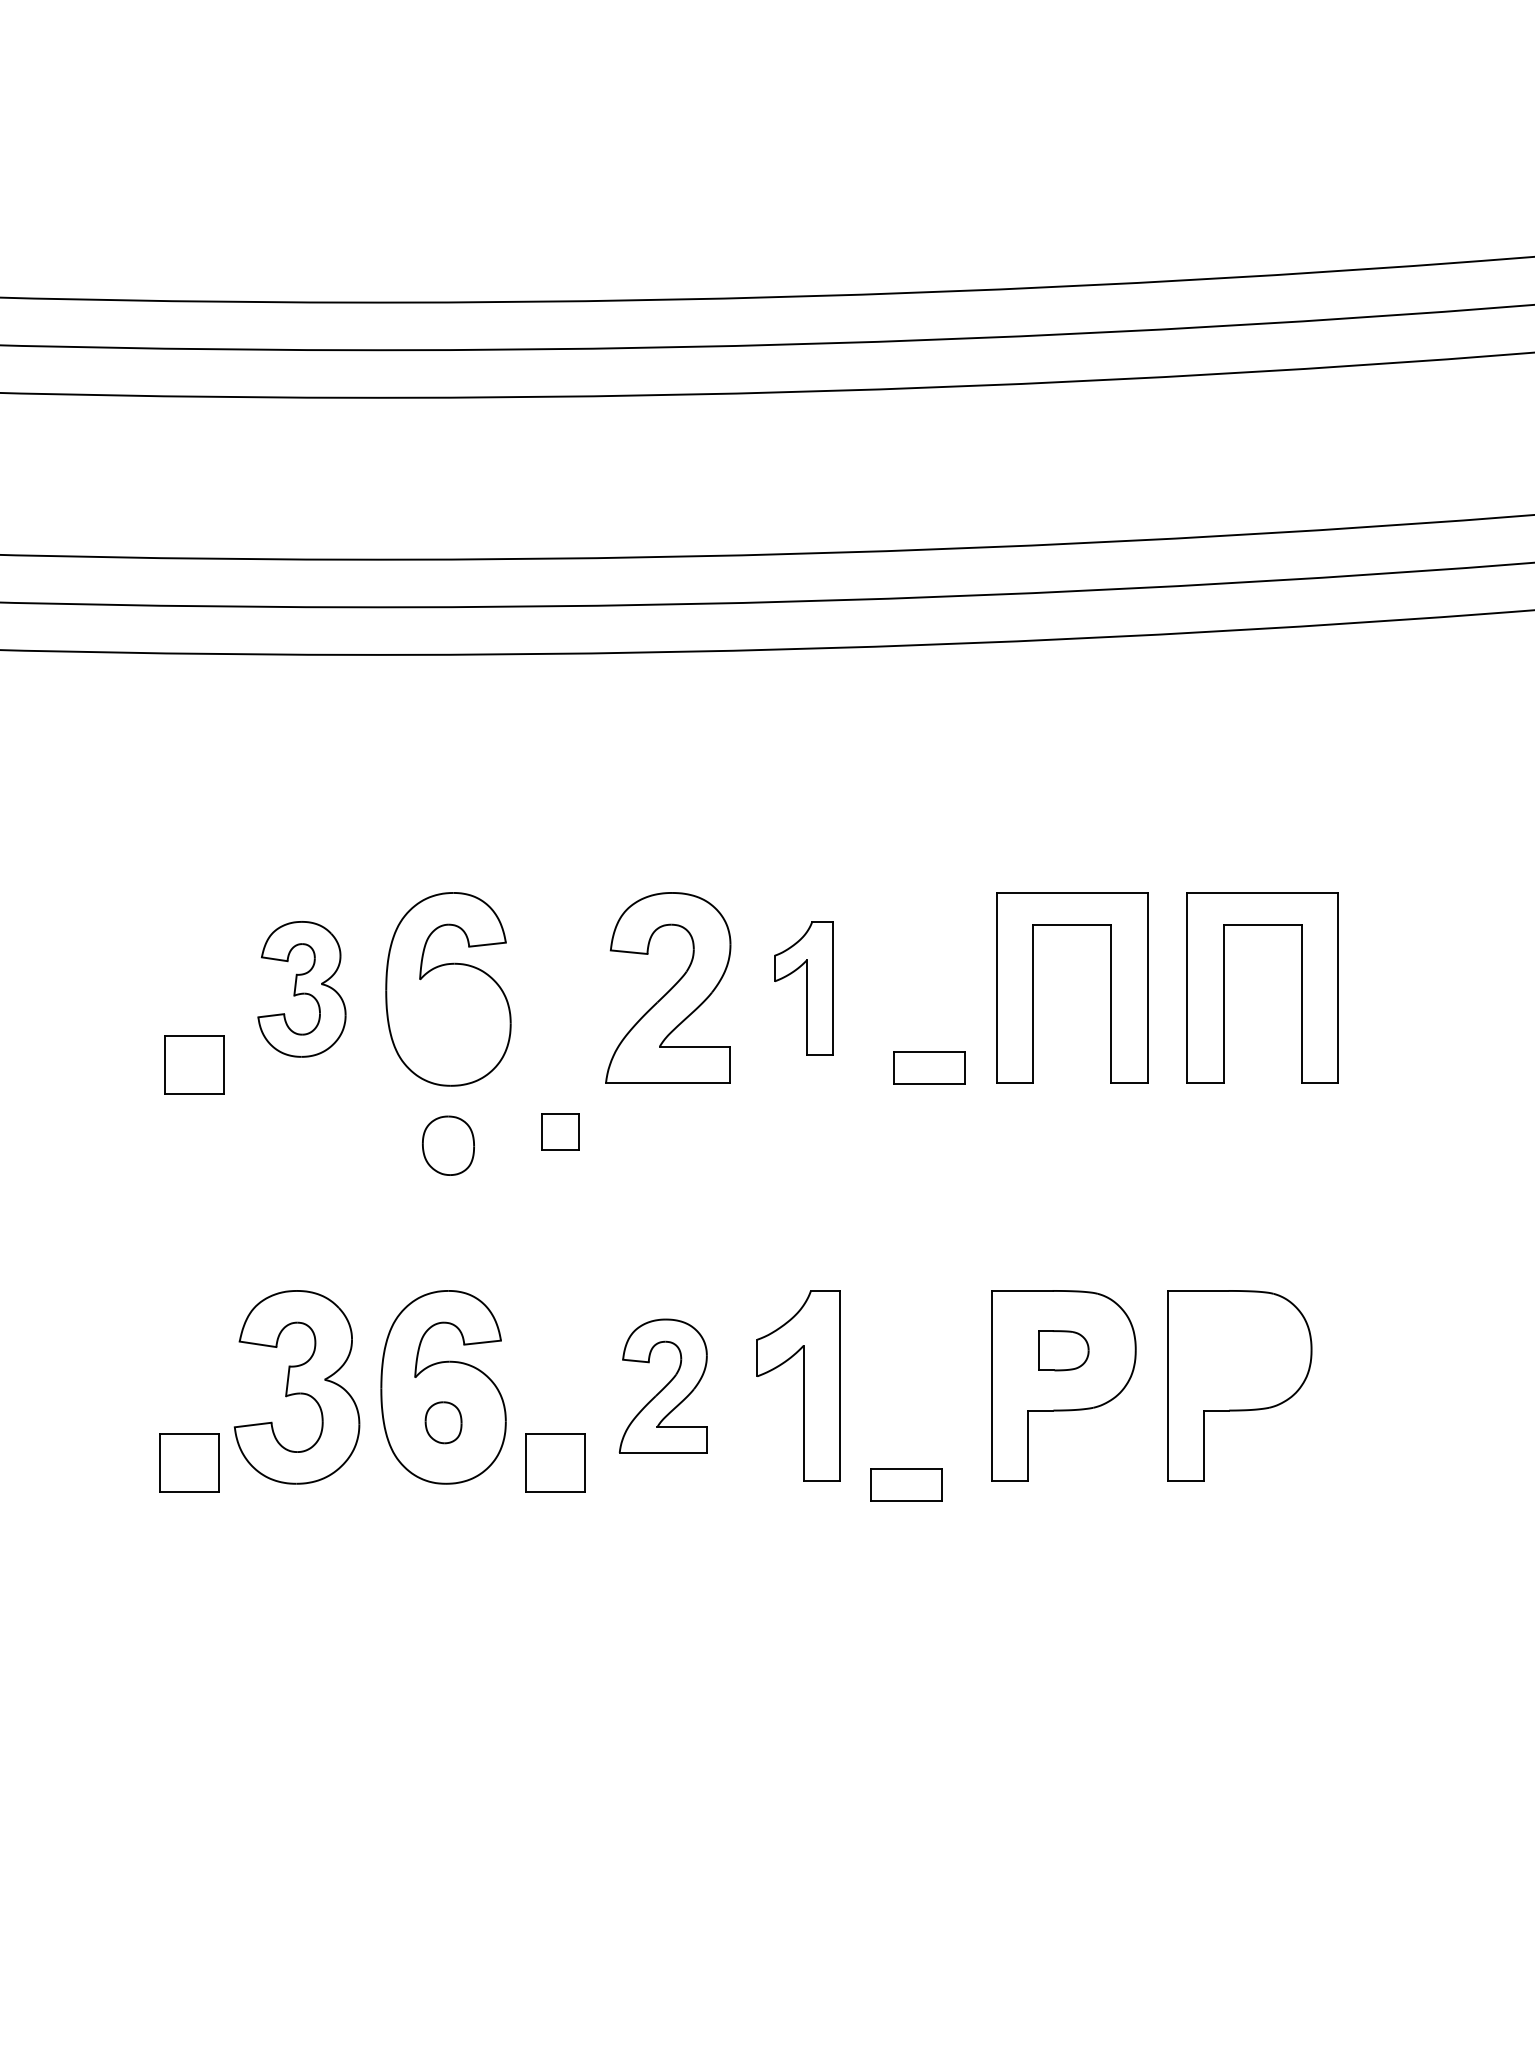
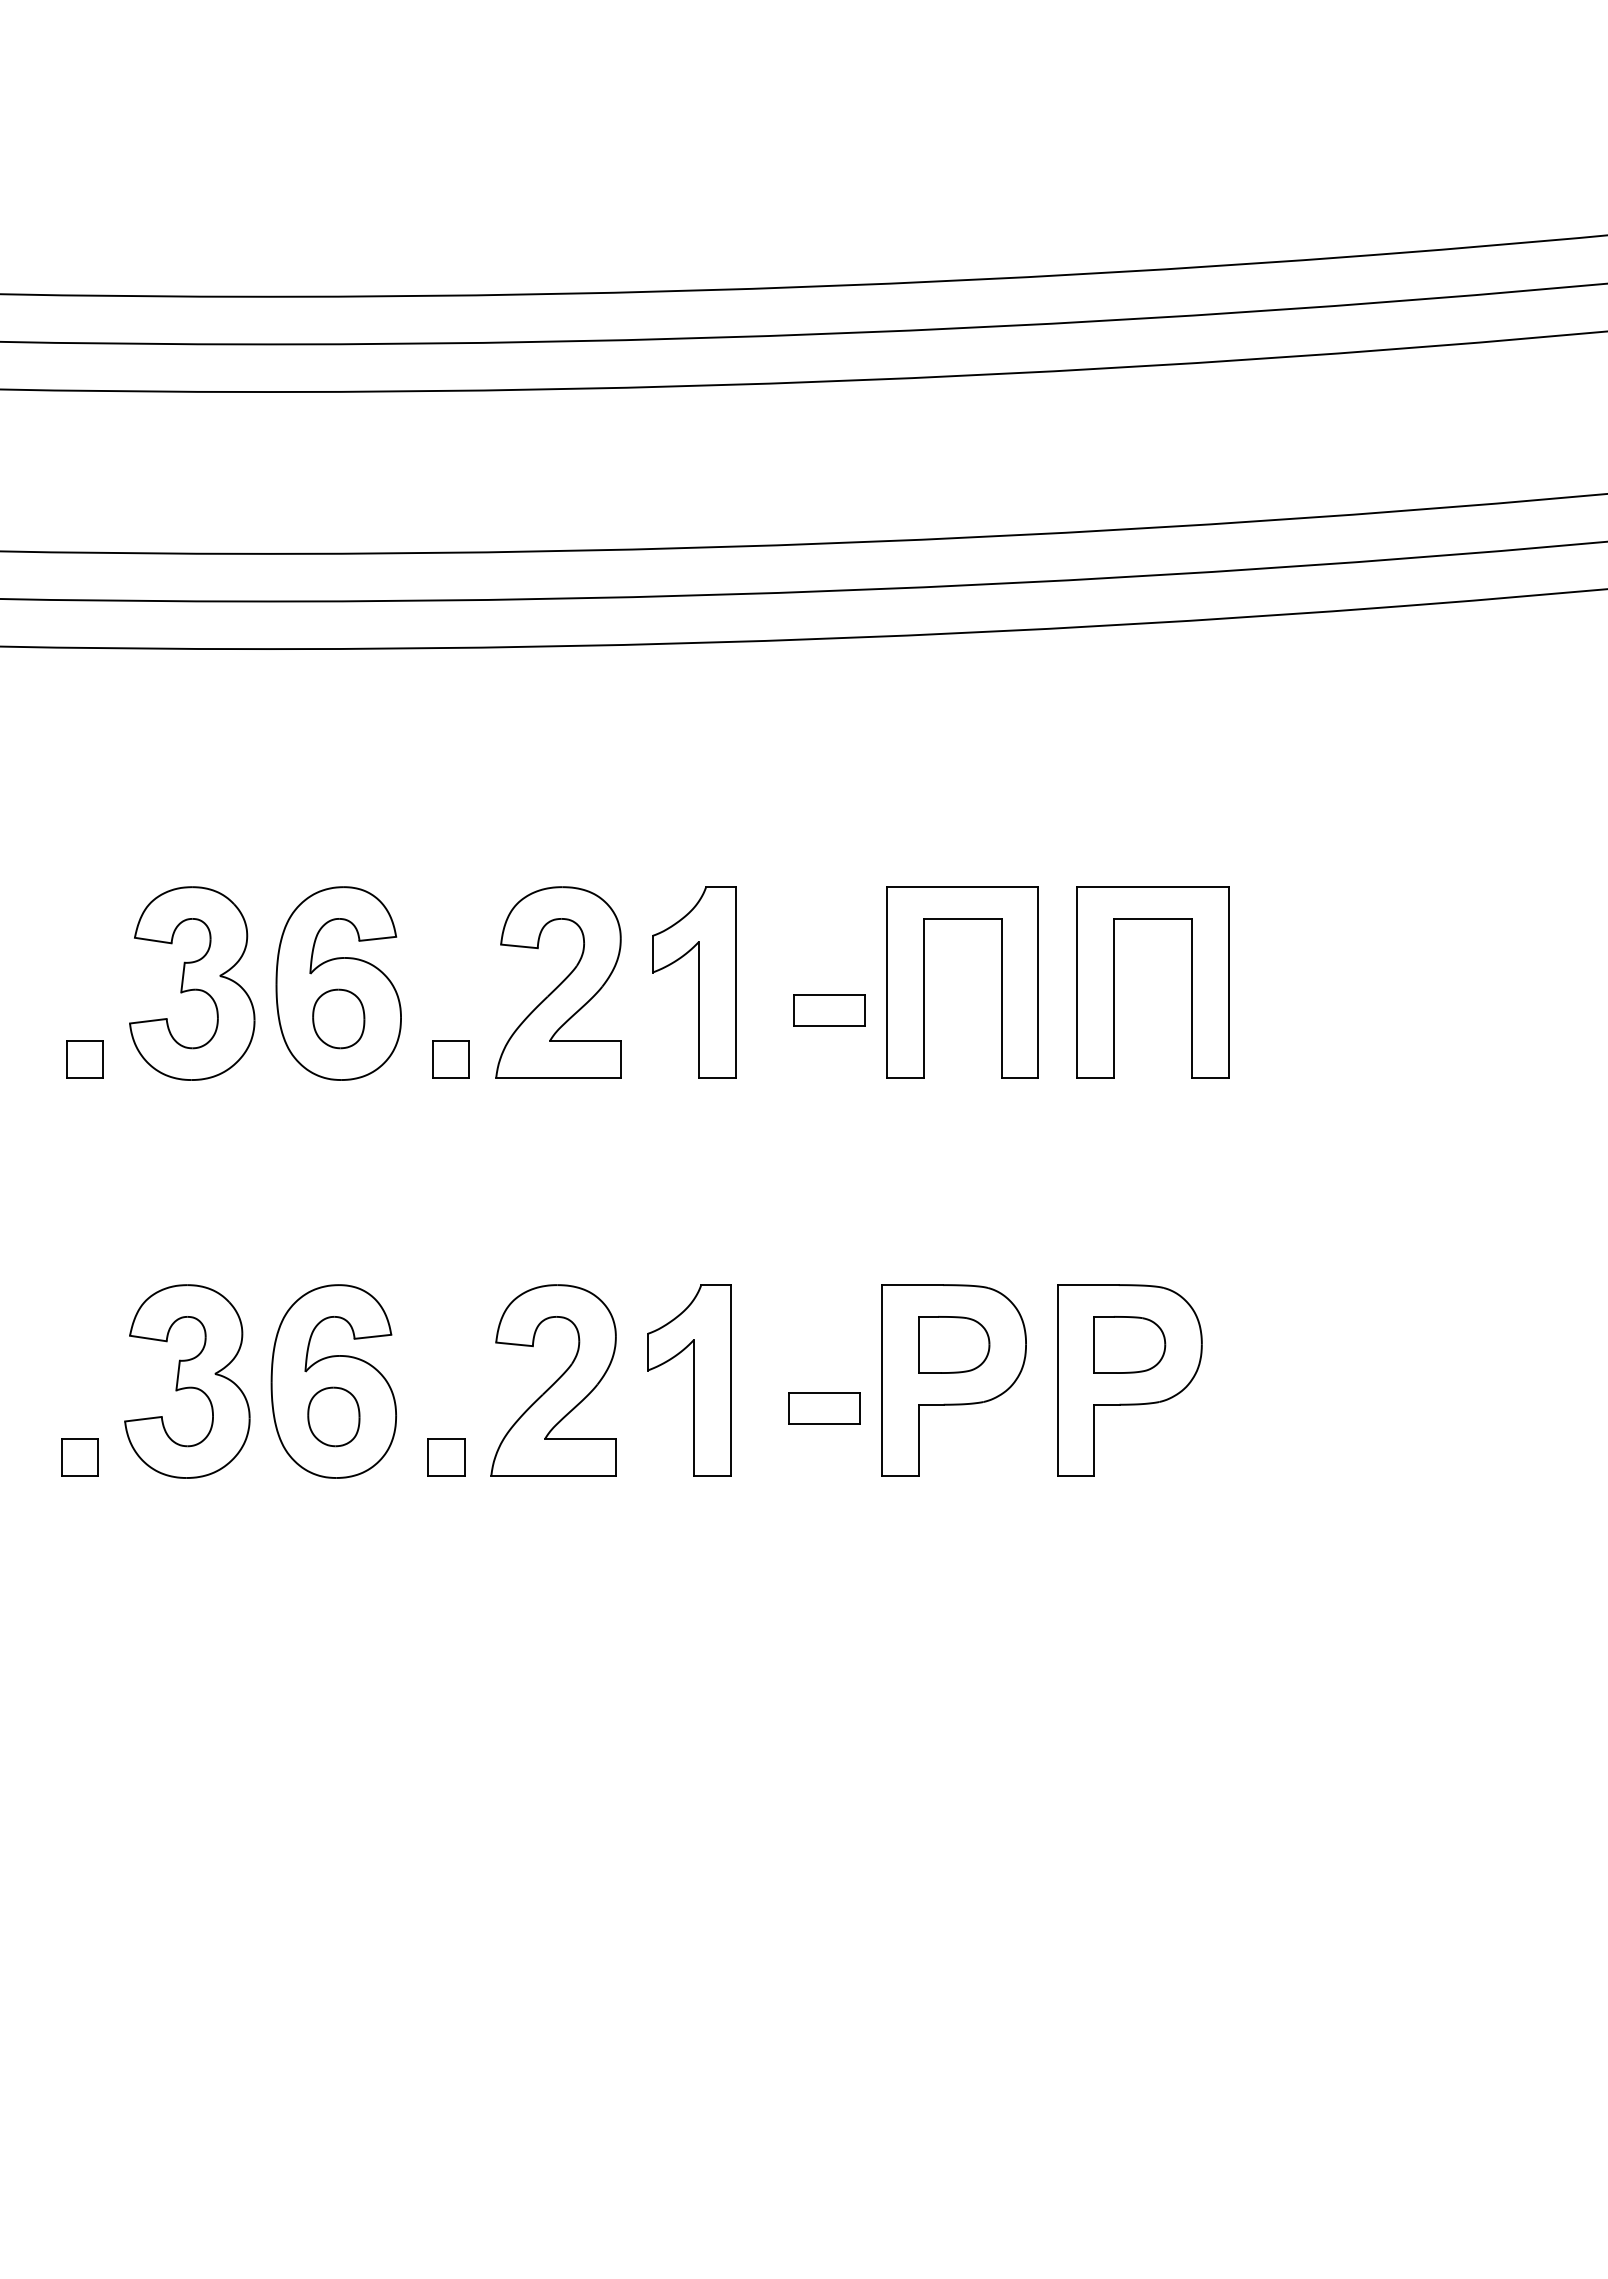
part: (804, 988) -> (694, 982), size x1.43
part: (302, 989) -> (192, 983), size x1.43
part: (194, 1065) -> (84, 1059), size x0.62
part: (929, 1068) -> (829, 1010), moved
part: (560, 1132) -> (450, 1059), moved
part: (448, 1145) -> (338, 1018), moved
part: (1064, 1350) -> (954, 1344), size x1.43
part: (1239, 1350) -> (1129, 1344), added
part: (663, 1386) -> (553, 1380), size x1.43
part: (443, 1422) -> (333, 1416), size x1.43
part: (189, 1463) -> (79, 1457), size x0.62
part: (556, 1463) -> (446, 1457), size x0.62
part: (906, 1485) -> (824, 1408), moved

